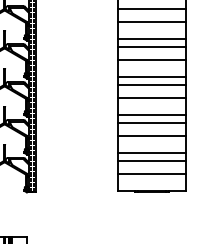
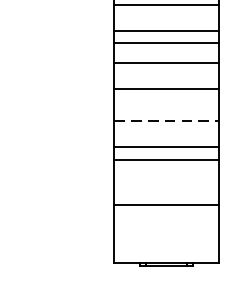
line: (151, 85) -> (165, 102), removed
line: (152, 97) -> (167, 120), solid -> dashed
line: (151, 135) -> (165, 178), removed
line: (151, 160) -> (165, 217), removed
line: (151, 173) -> (165, 237), removed

